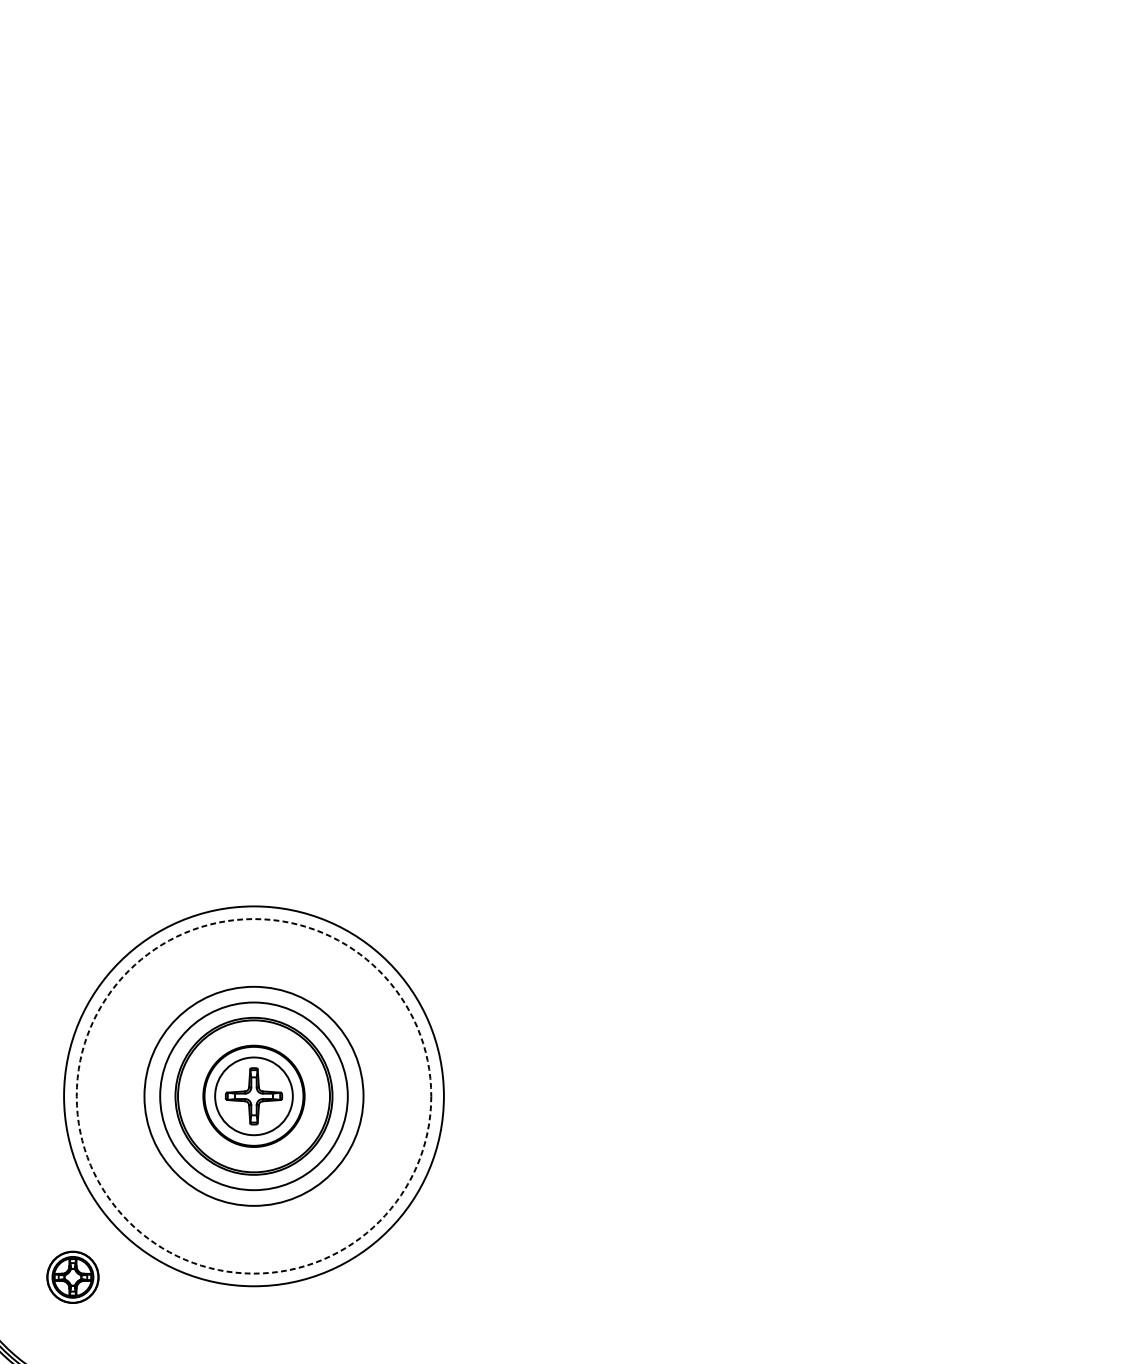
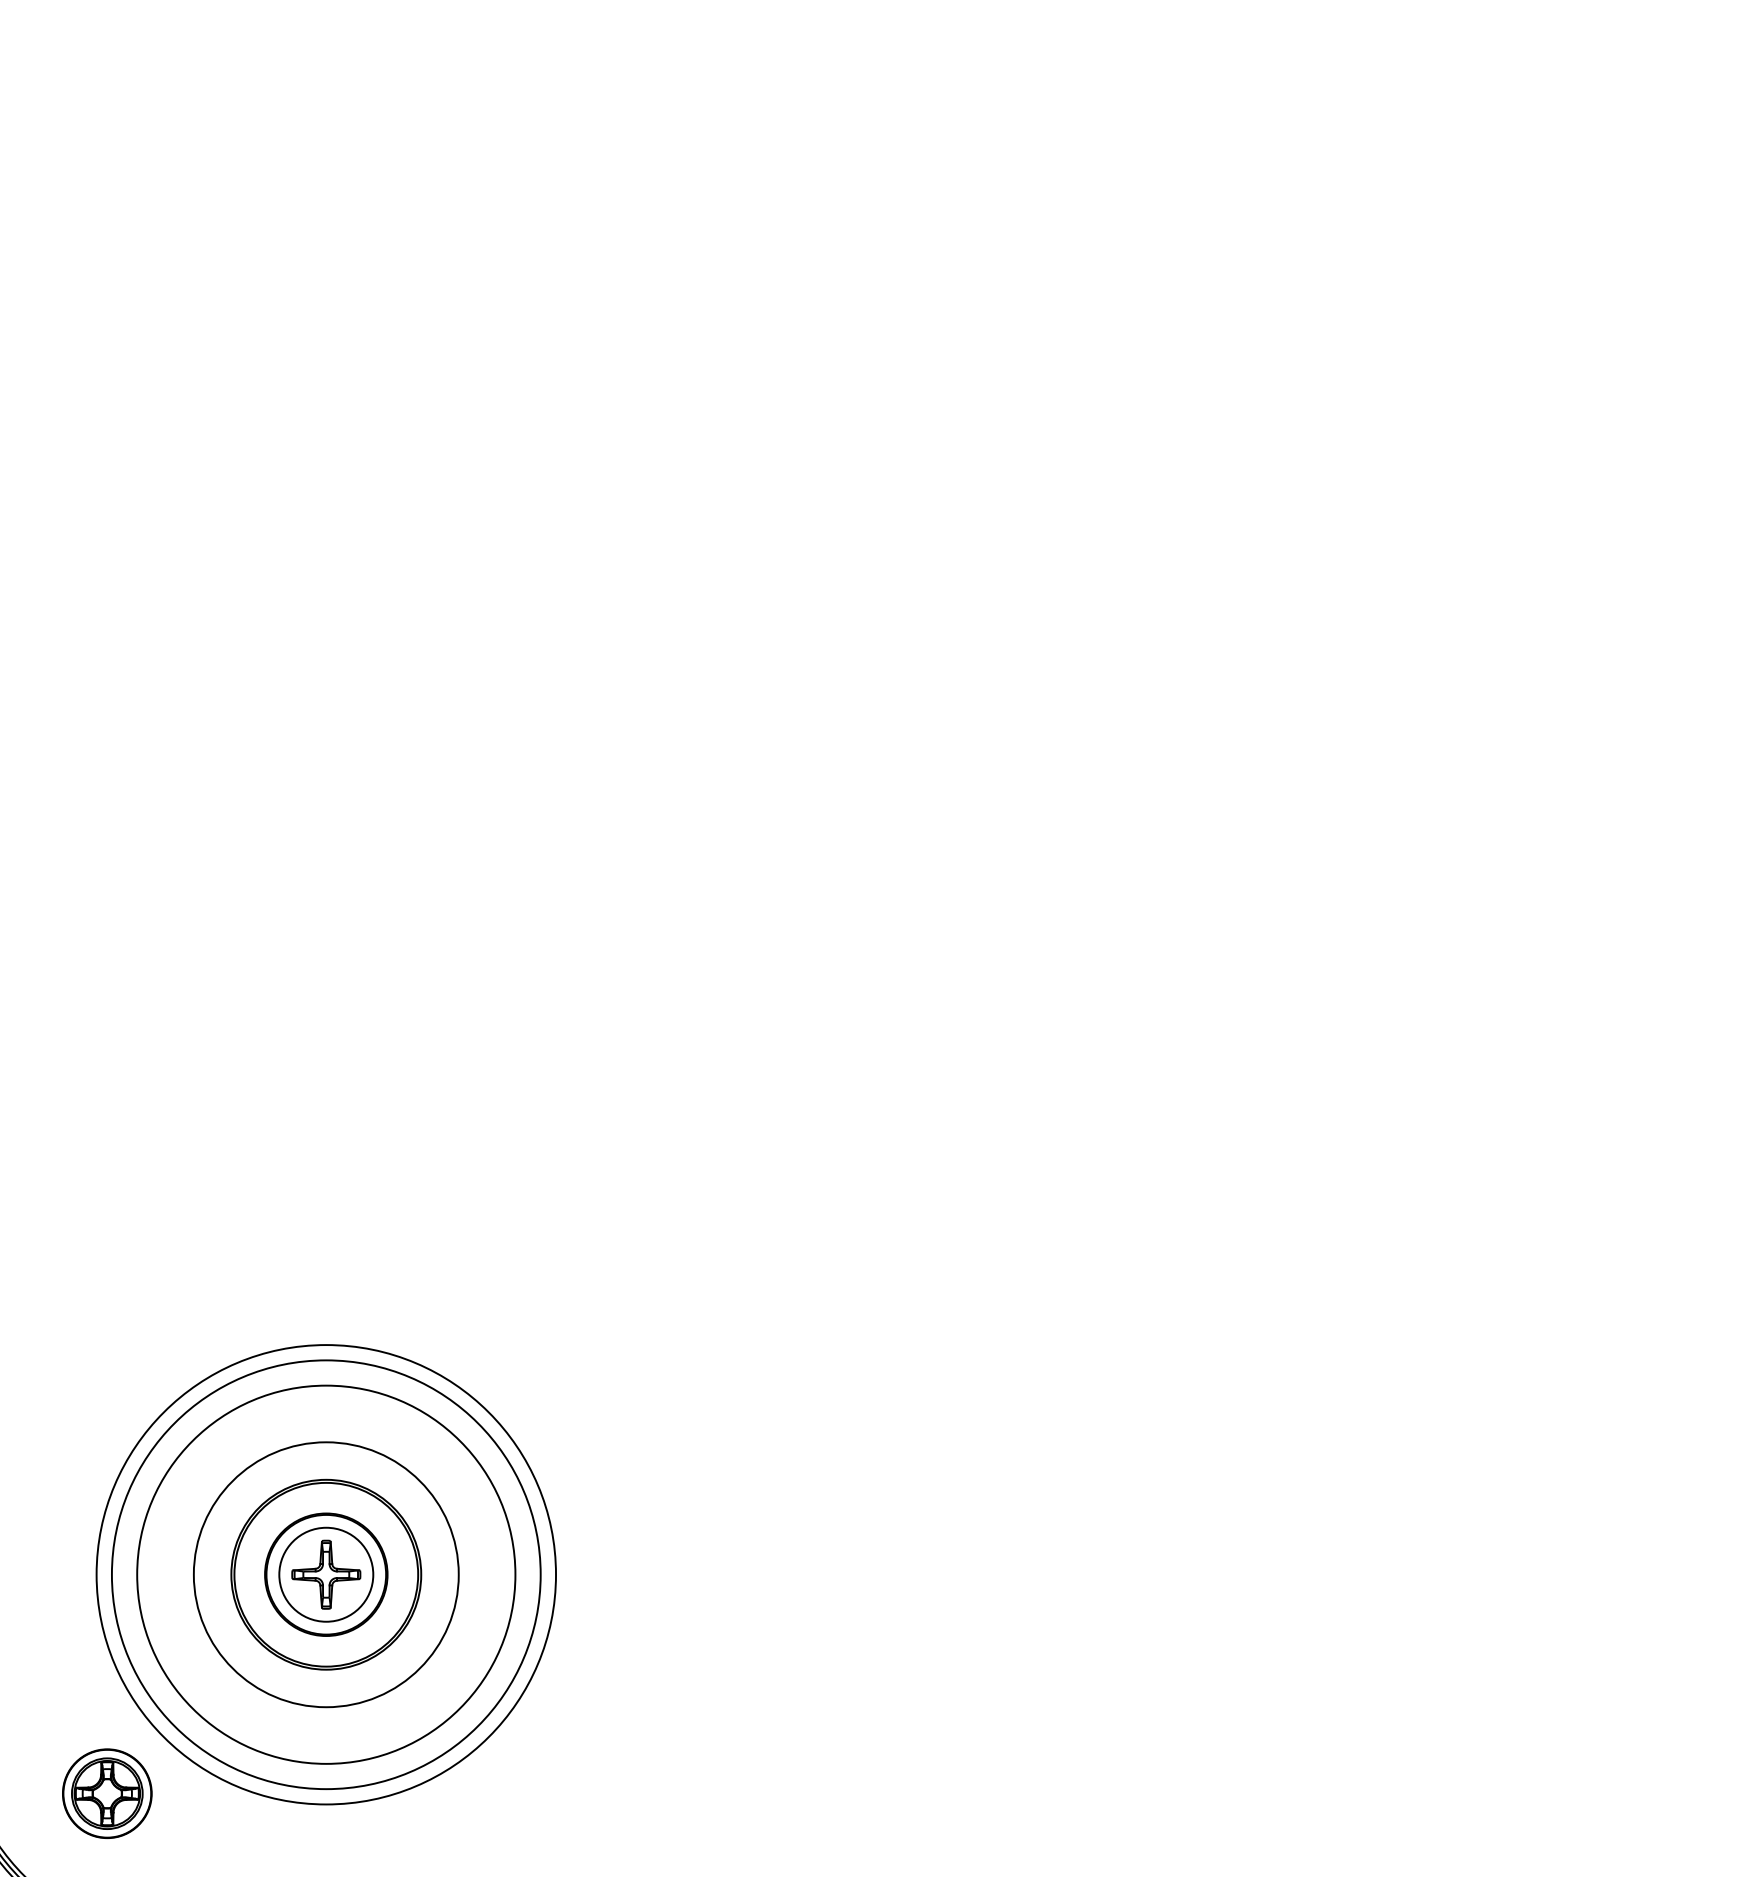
circle: (253, 1096) -> (325, 1574), dashed -> solid
circle: (254, 1096) -> (326, 1574), size x1.67
part: (73, 1277) -> (107, 1793), size x1.43

